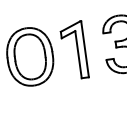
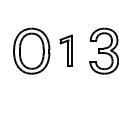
part: (74, 49) -> (66, 50), size x0.7

